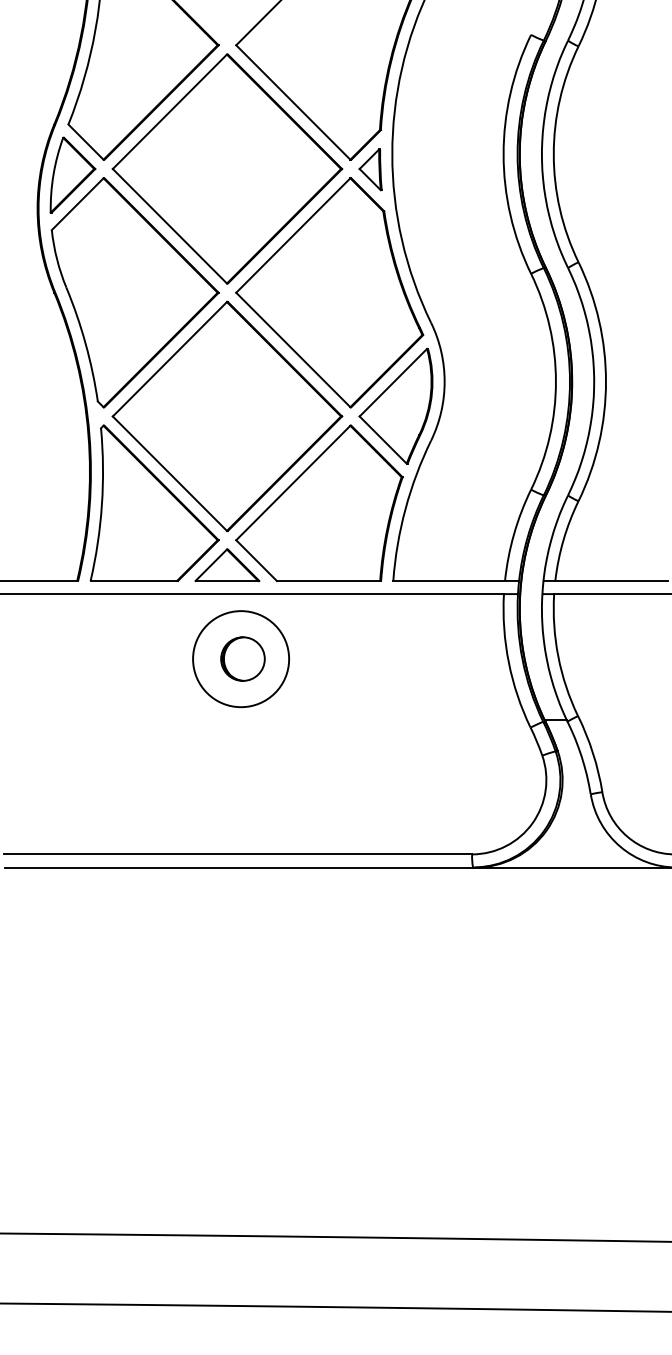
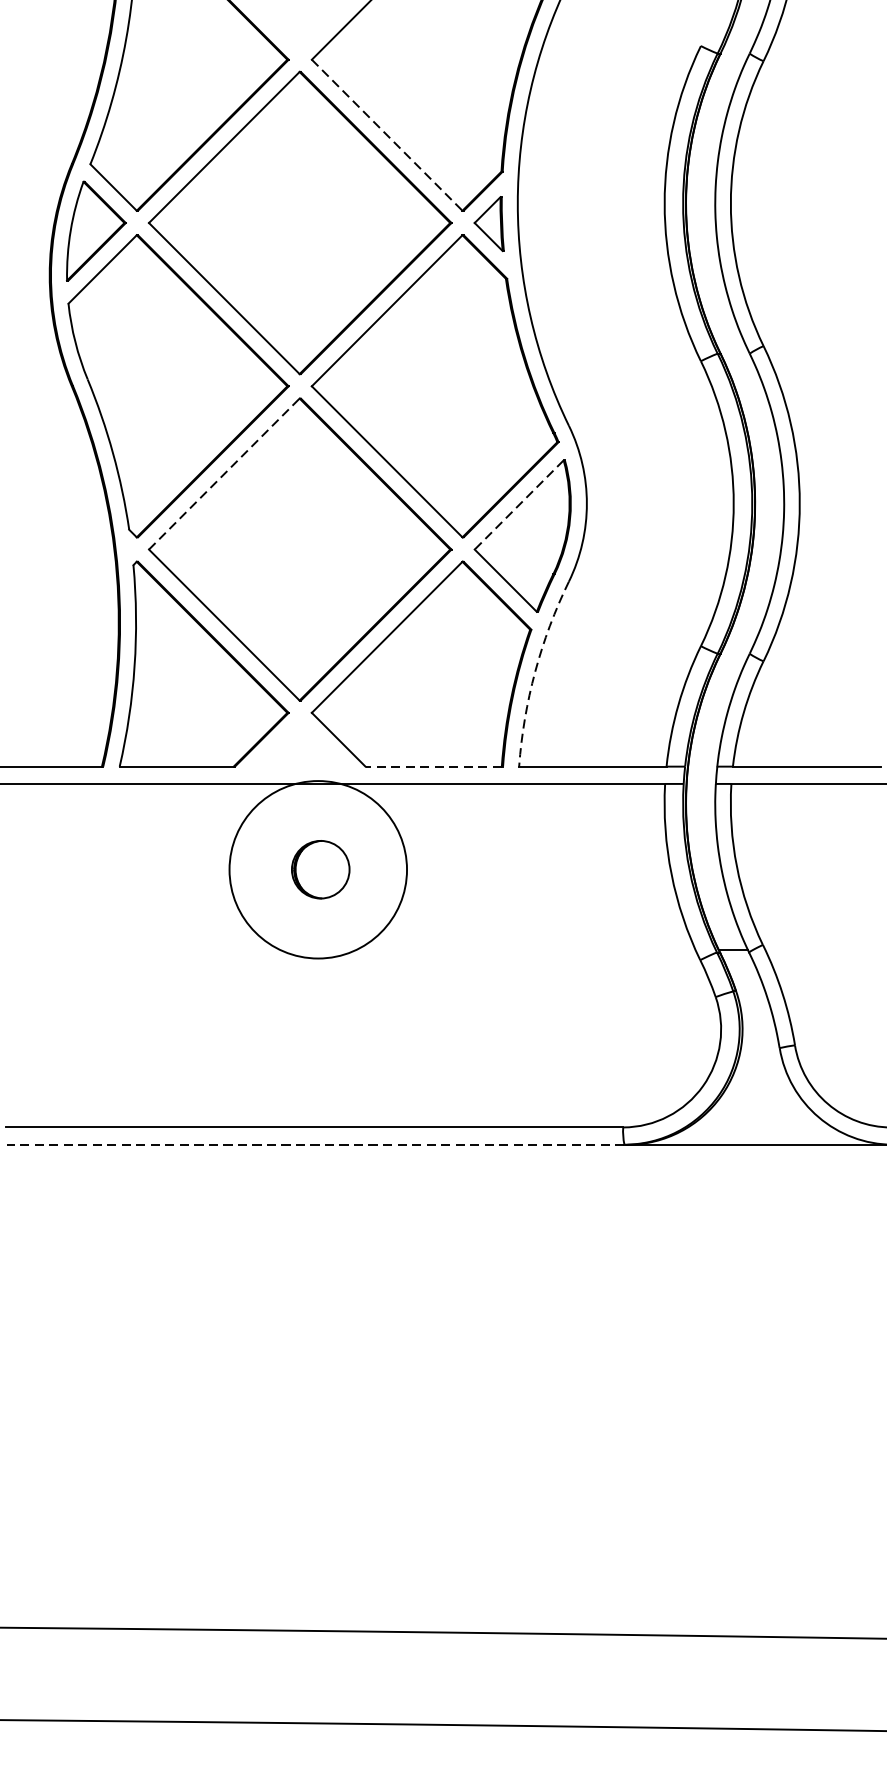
line: (293, 102) -> (387, 135), solid -> dashed
line: (169, 359) -> (223, 474), solid -> dashed
line: (393, 382) -> (519, 504), solid -> dashed
arc: (405, 509) -> (535, 672), solid -> dashed
part: (227, 564) -> (300, 744), removed
line: (328, 580) -> (433, 765), solid -> dashed
circle: (241, 659) -> (318, 870), size x1.4
line: (239, 867) -> (316, 1144), solid -> dashed

